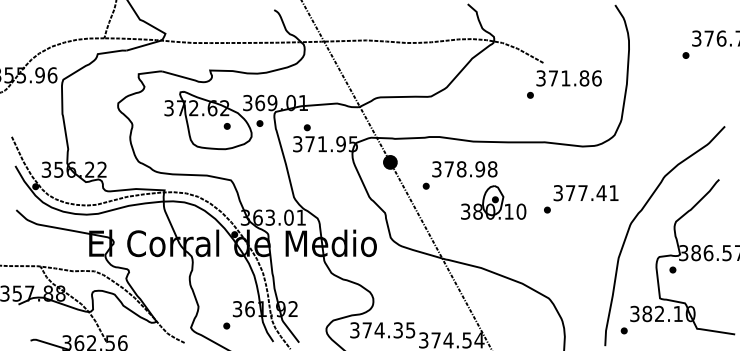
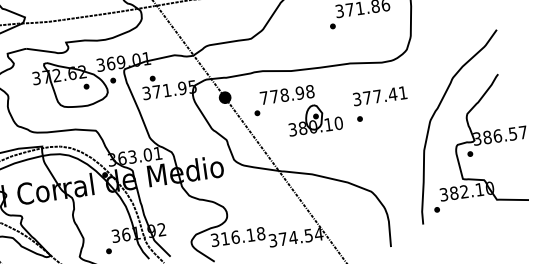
text: (436, 169) -> (263, 98), 378.98 -> 778.98
text: (585, 193) -> (379, 96), moved
text: (388, 330) -> (242, 236), 374.35 -> 316.18

